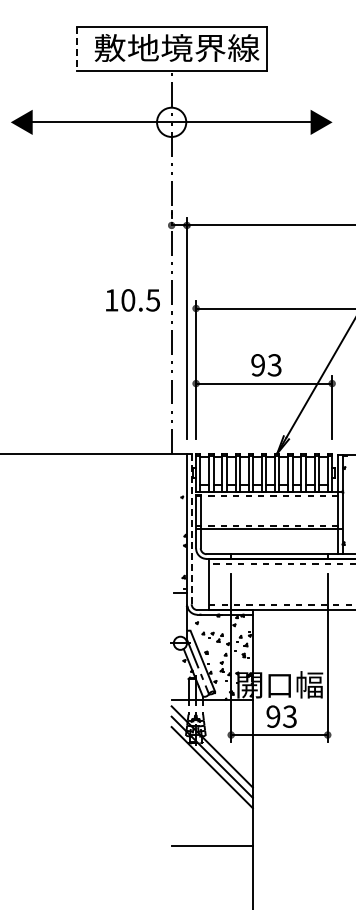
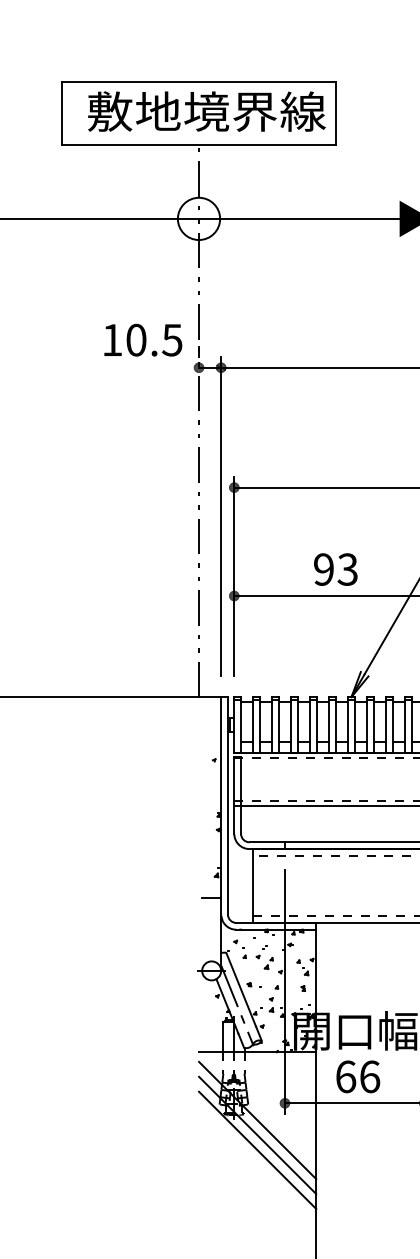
line: (76, 49) -> (61, 113), dashed -> solid
text: (132, 300) -> (142, 340), moved
line: (191, 528) -> (227, 805), dashed -> solid
text: (281, 716) -> (357, 1076), 93 -> 66

